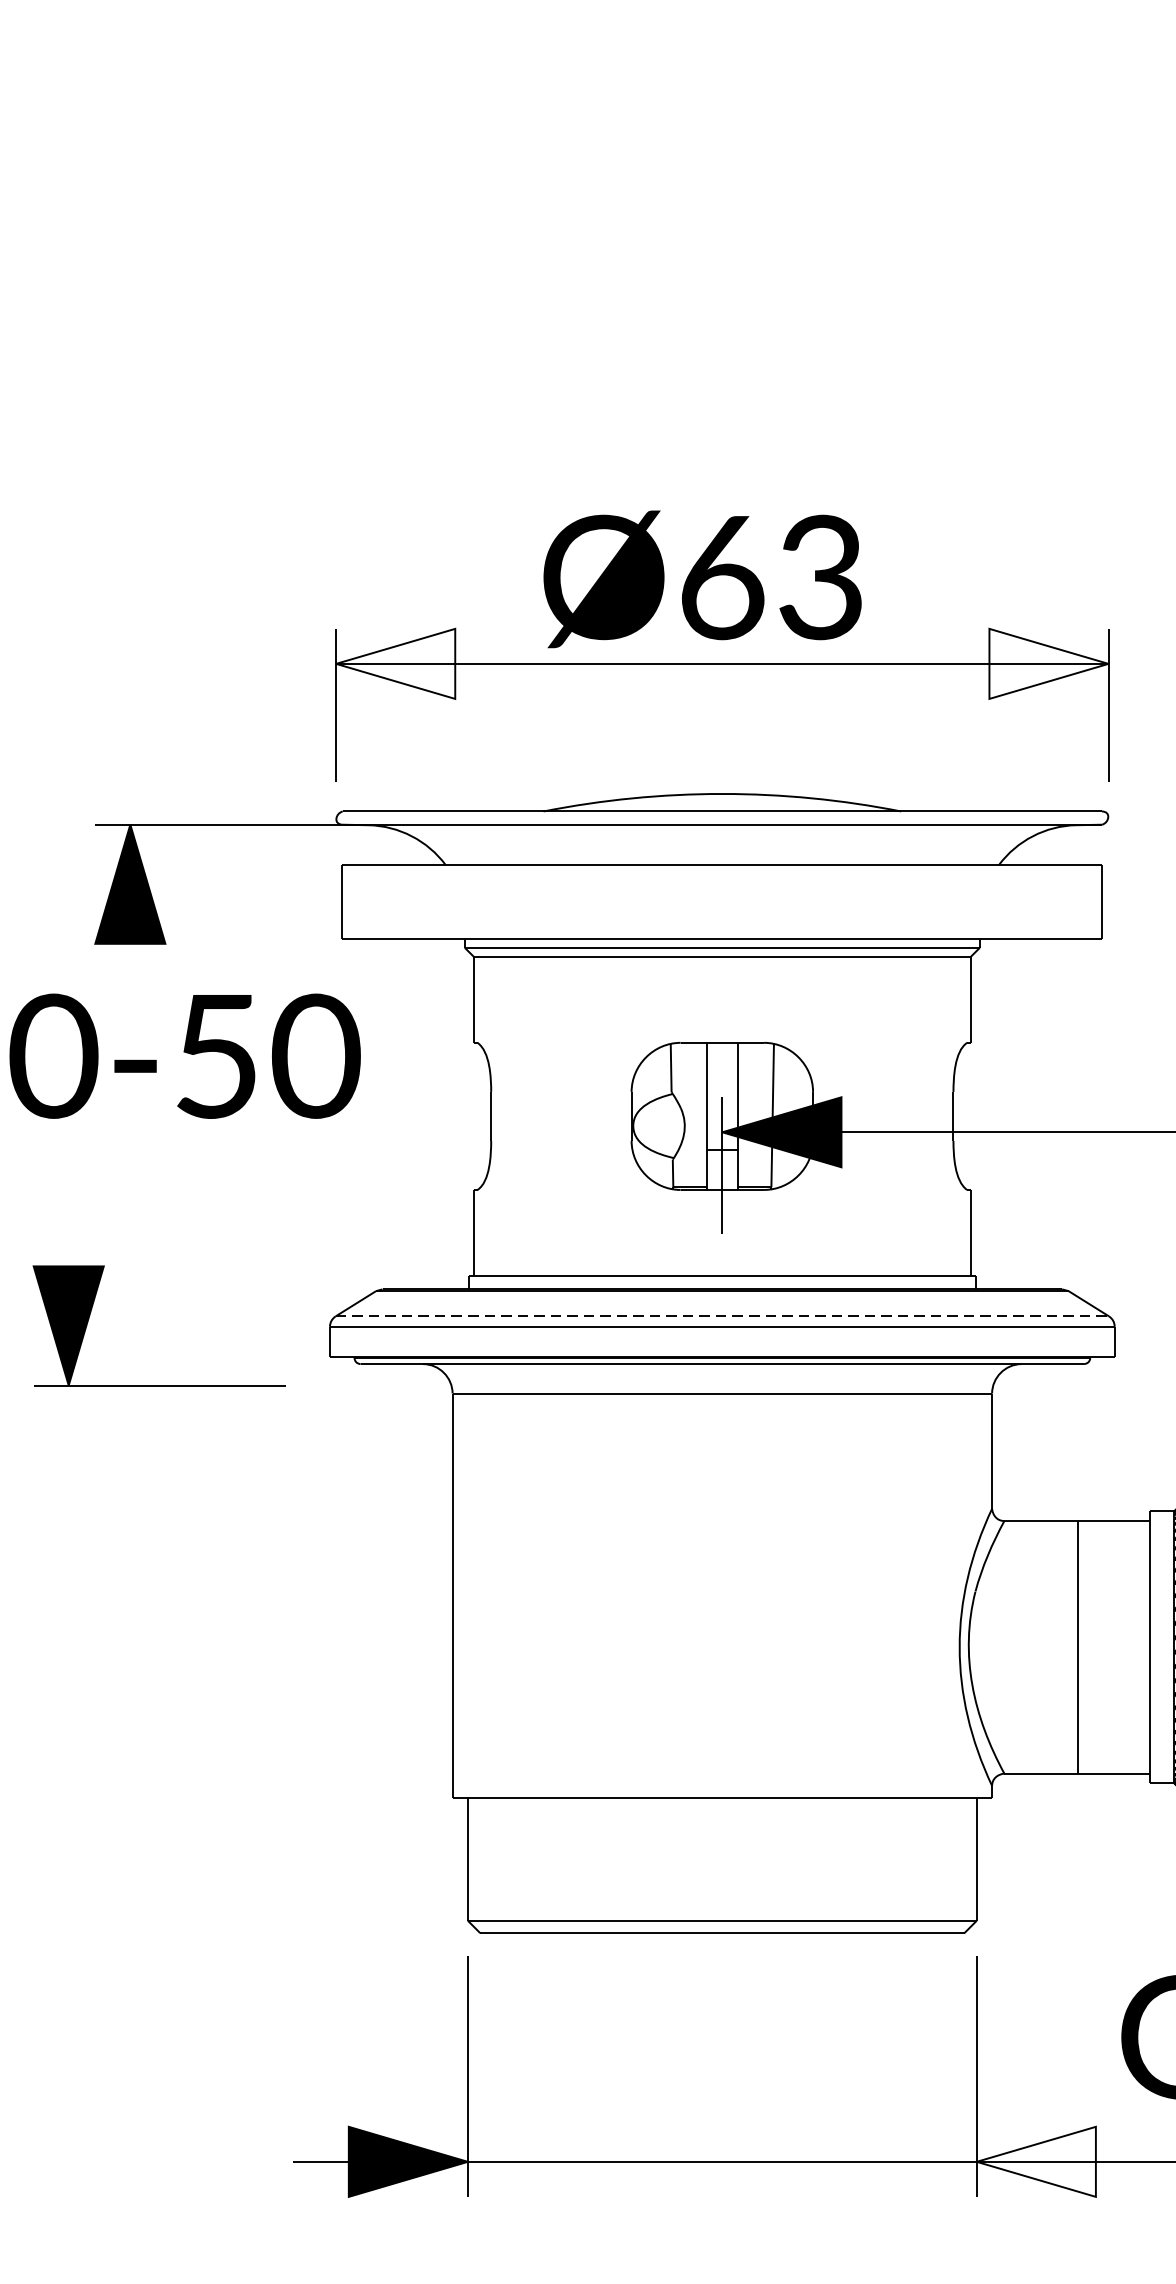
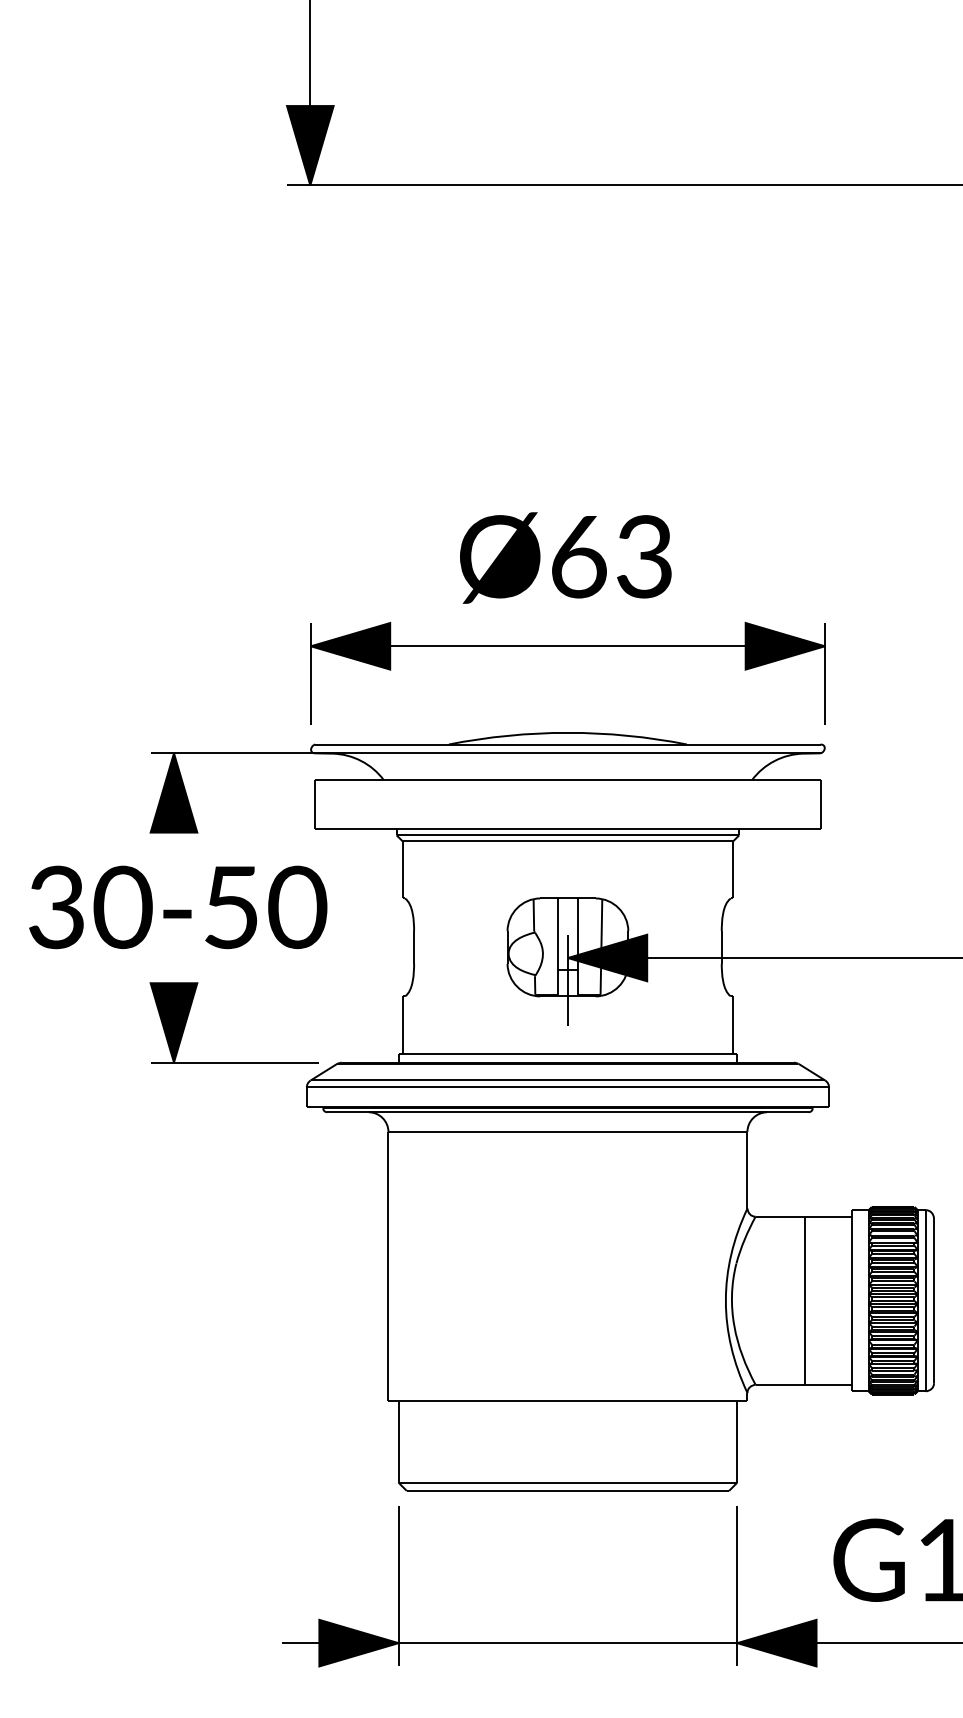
text: (702, 578) -> (565, 557), moved
fill: (395, 664) -> (350, 646), added
fill: (1047, 664) -> (784, 646), added
line: (723, 1316) -> (568, 1080), dashed -> solid
part: (158, 1385) -> (233, 1062), moved
fill: (1035, 2160) -> (776, 1642), added

